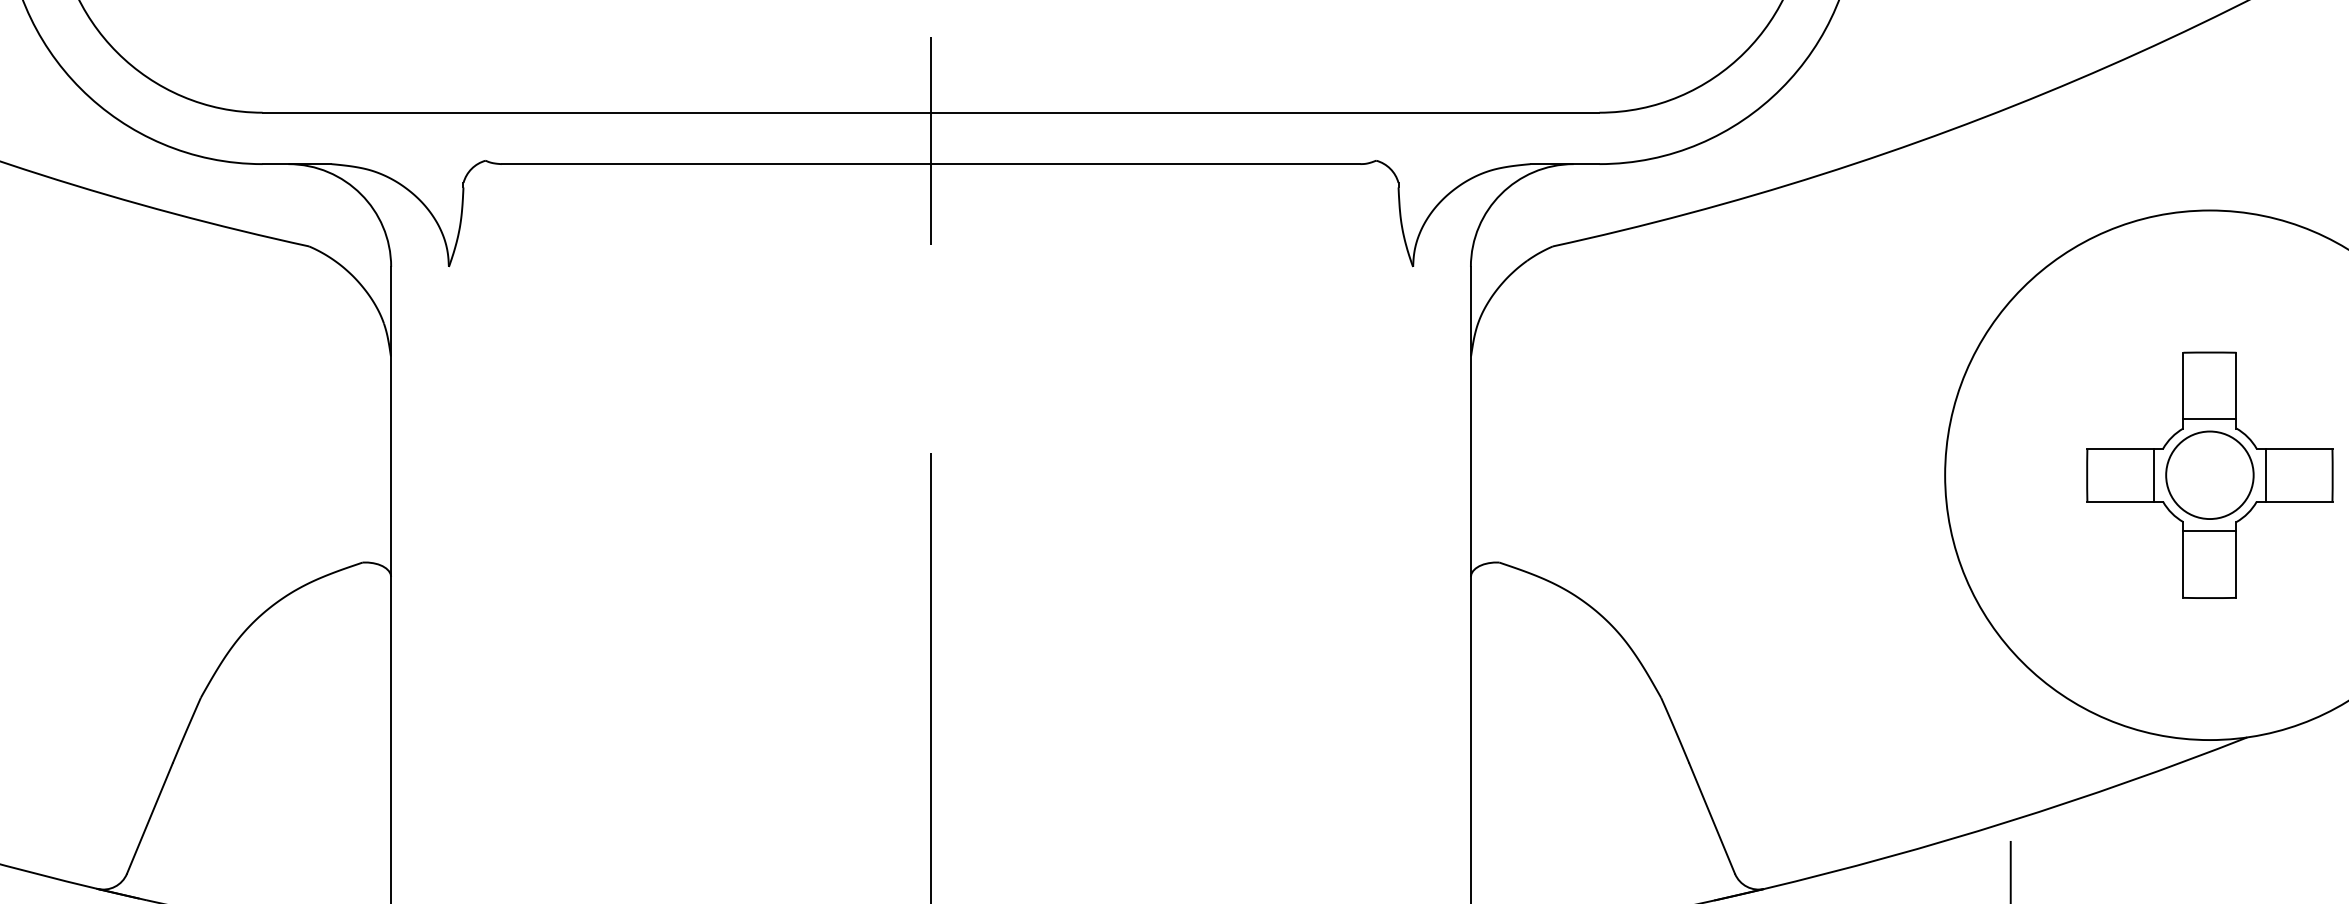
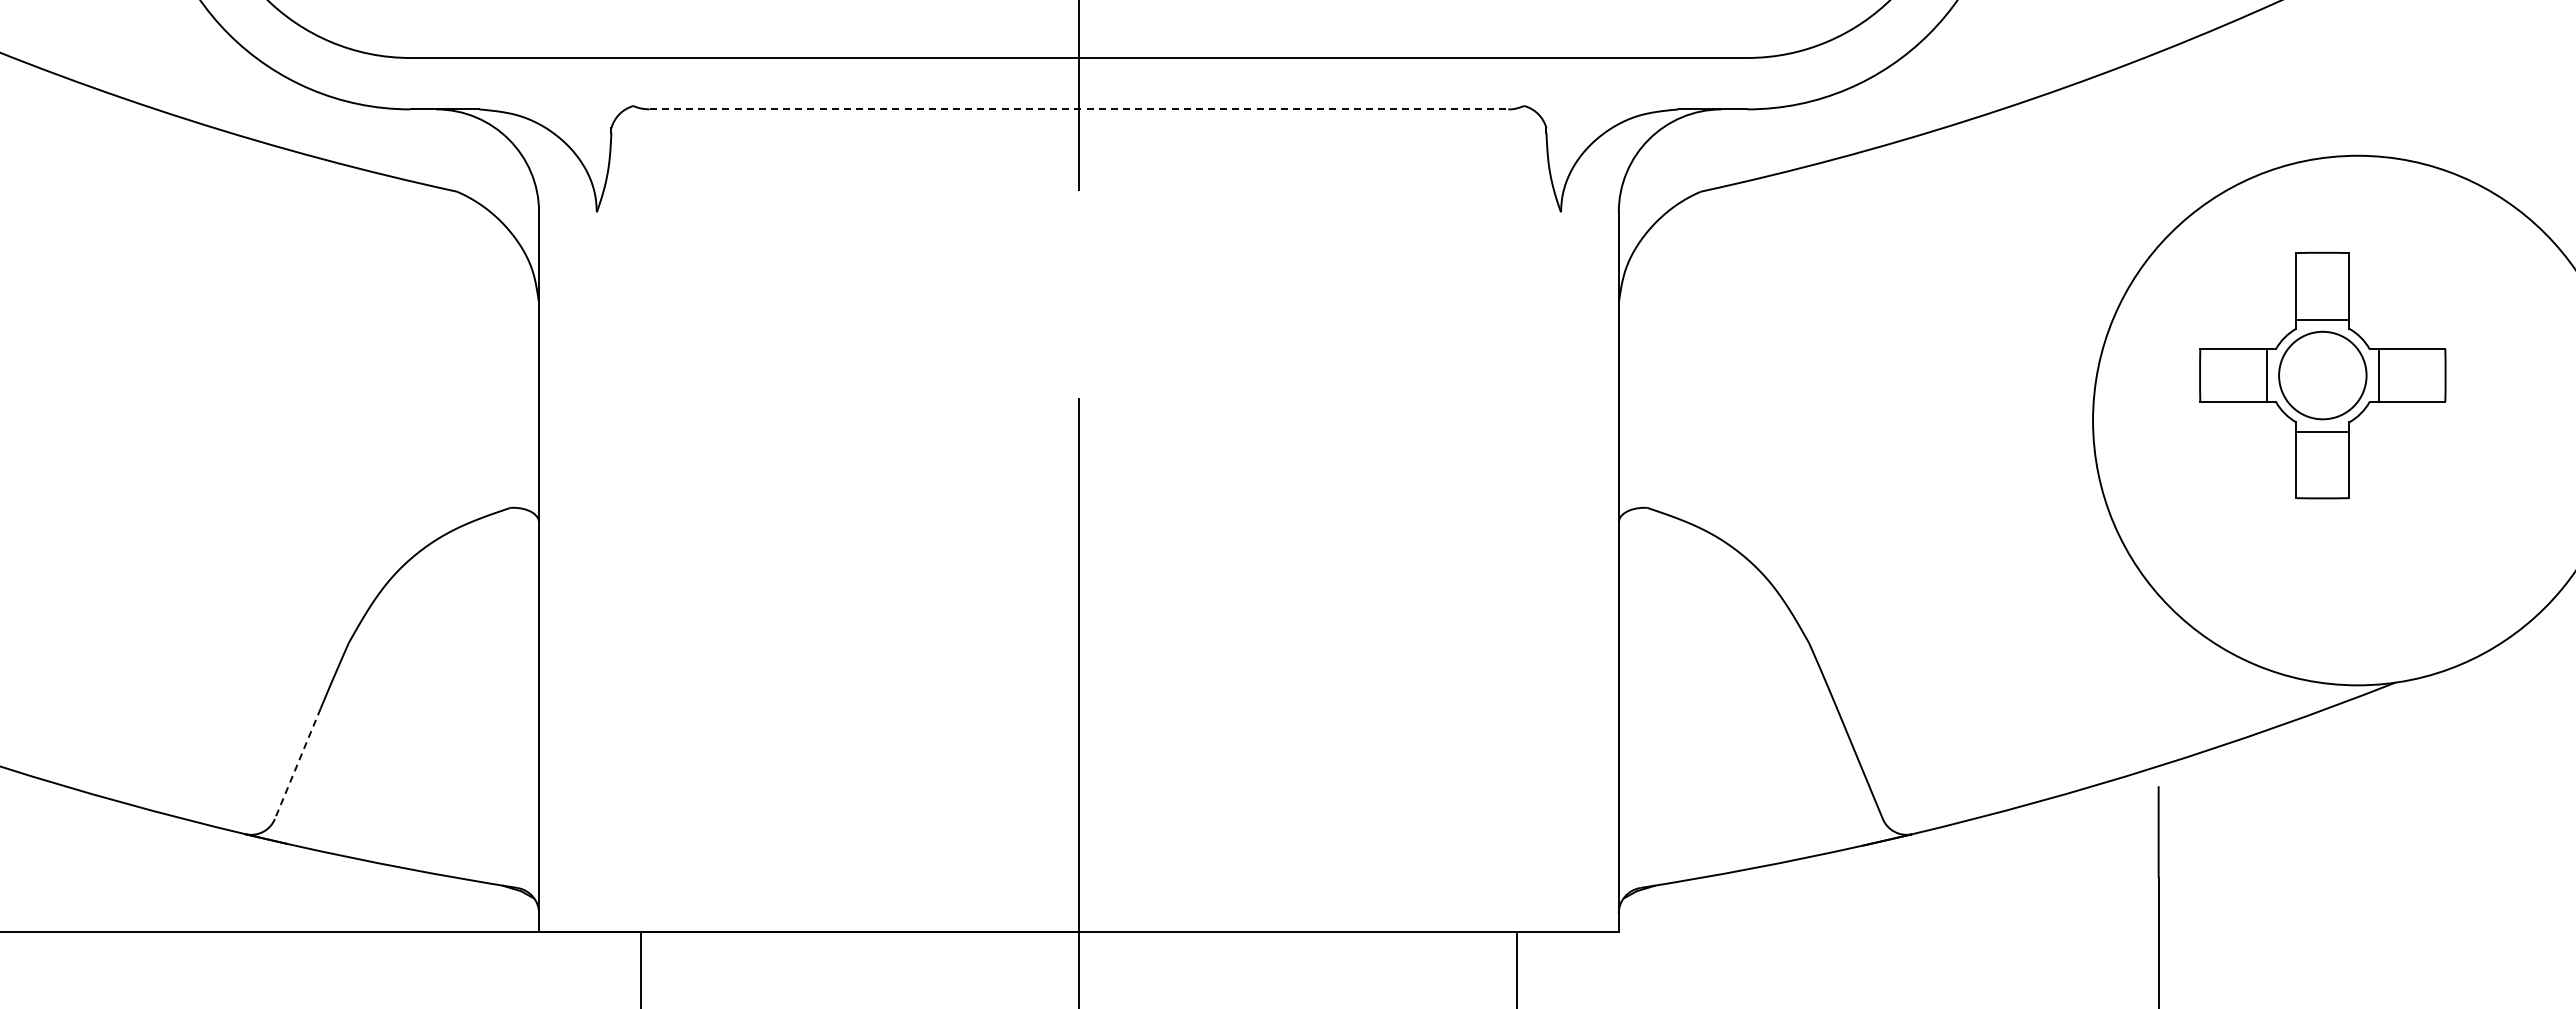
line: (931, 164) -> (1079, 109), solid -> dashed
part: (2209, 475) -> (2322, 375), moved
line: (149, 818) -> (297, 763), solid -> dashed

